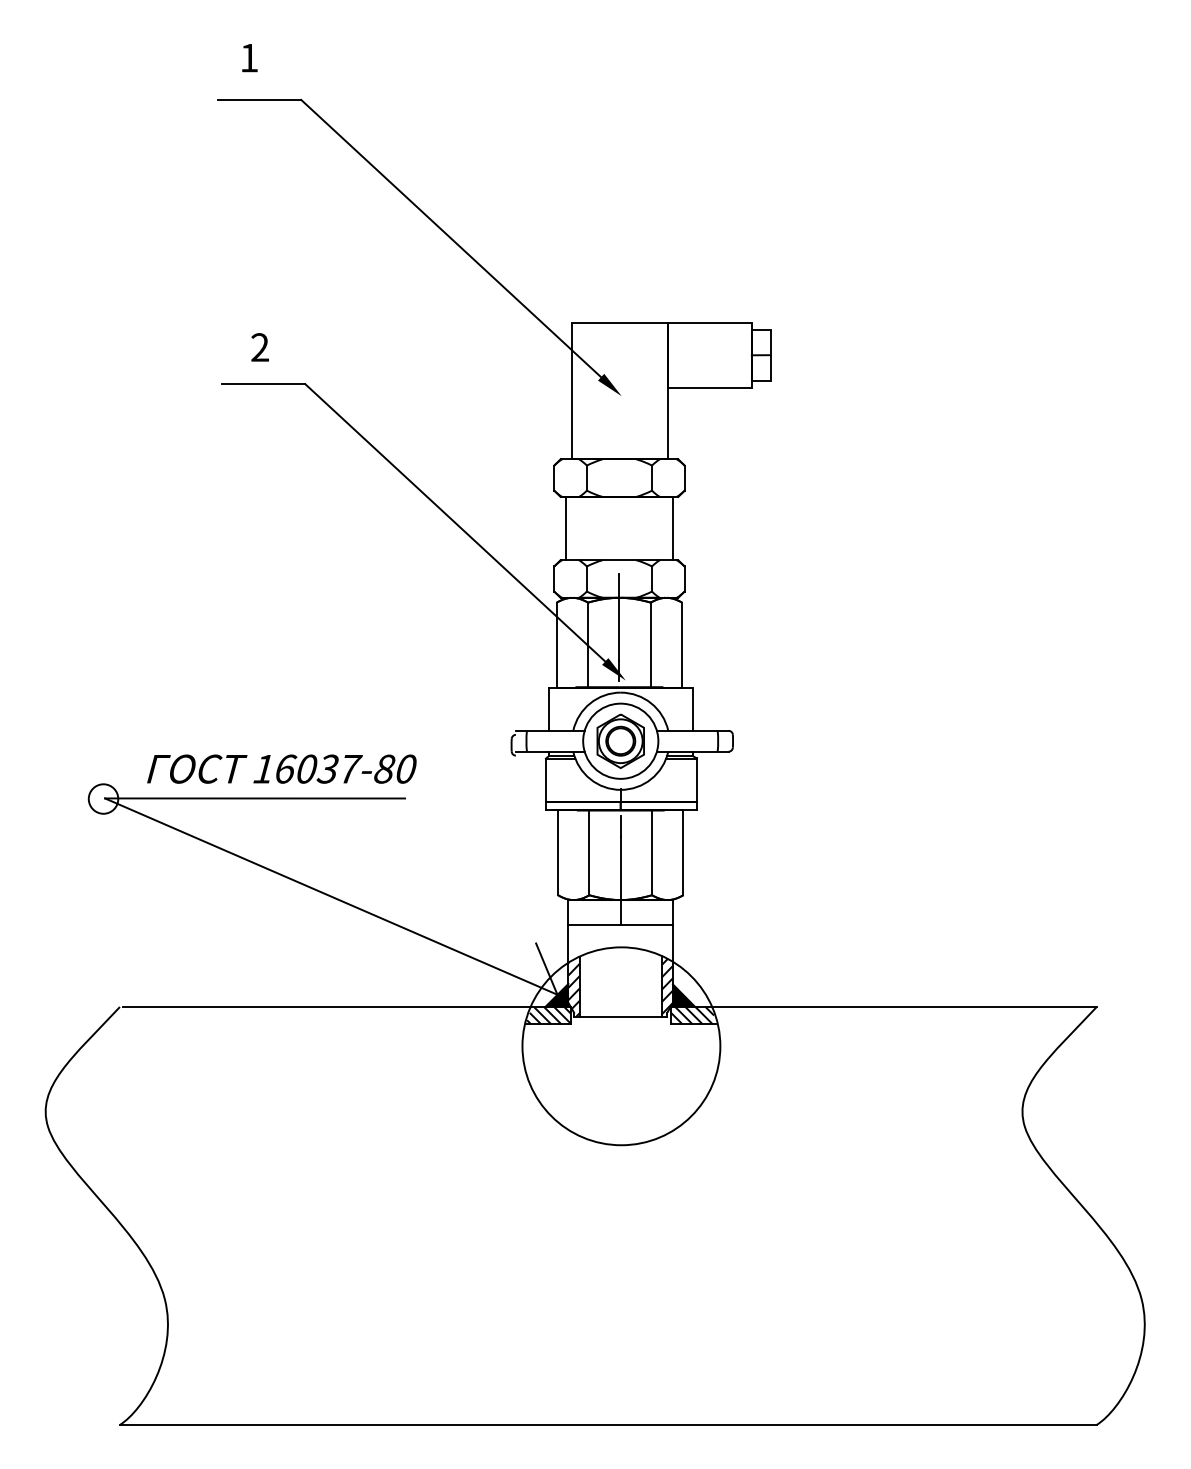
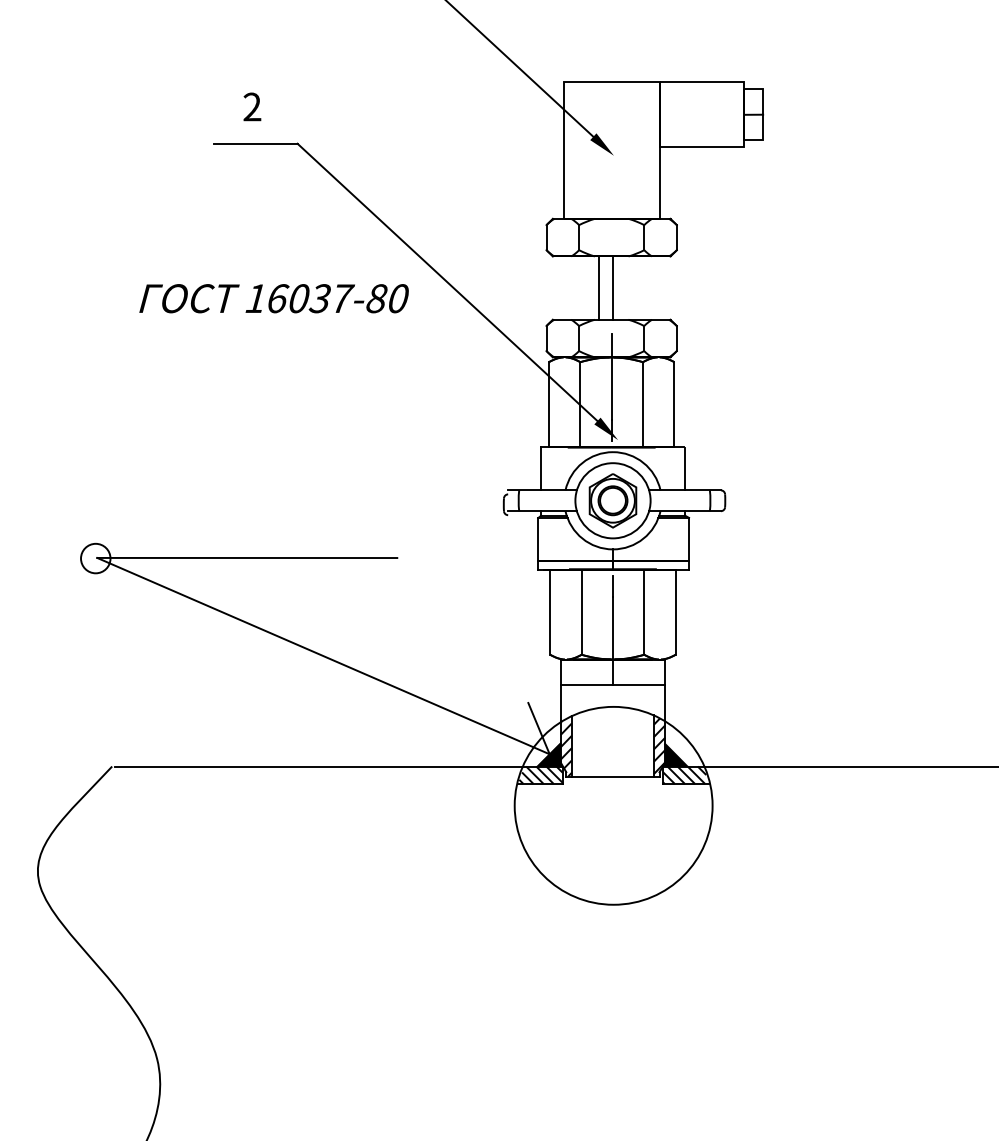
line: (565, 528) -> (598, 288), moved
line: (673, 528) -> (613, 288), moved
text: (281, 768) -> (273, 298), moved

